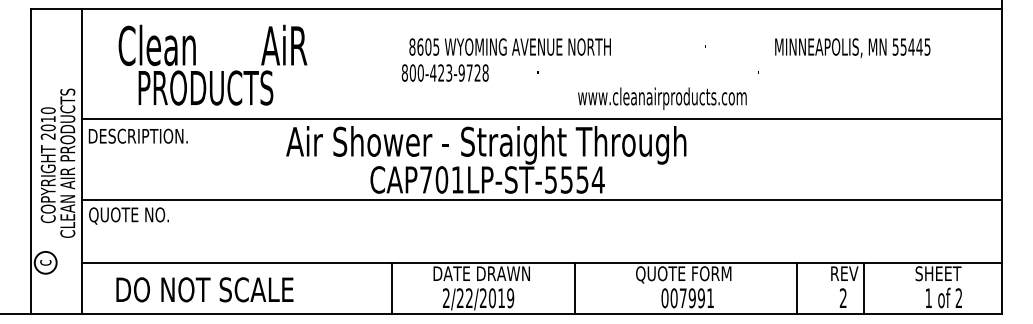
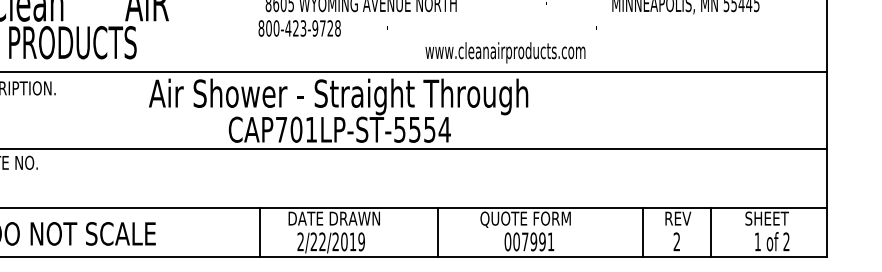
line: (392, 288) -> (260, 232), moved
line: (574, 288) -> (438, 232), moved
line: (796, 288) -> (642, 232), moved
line: (863, 288) -> (711, 232), moved

